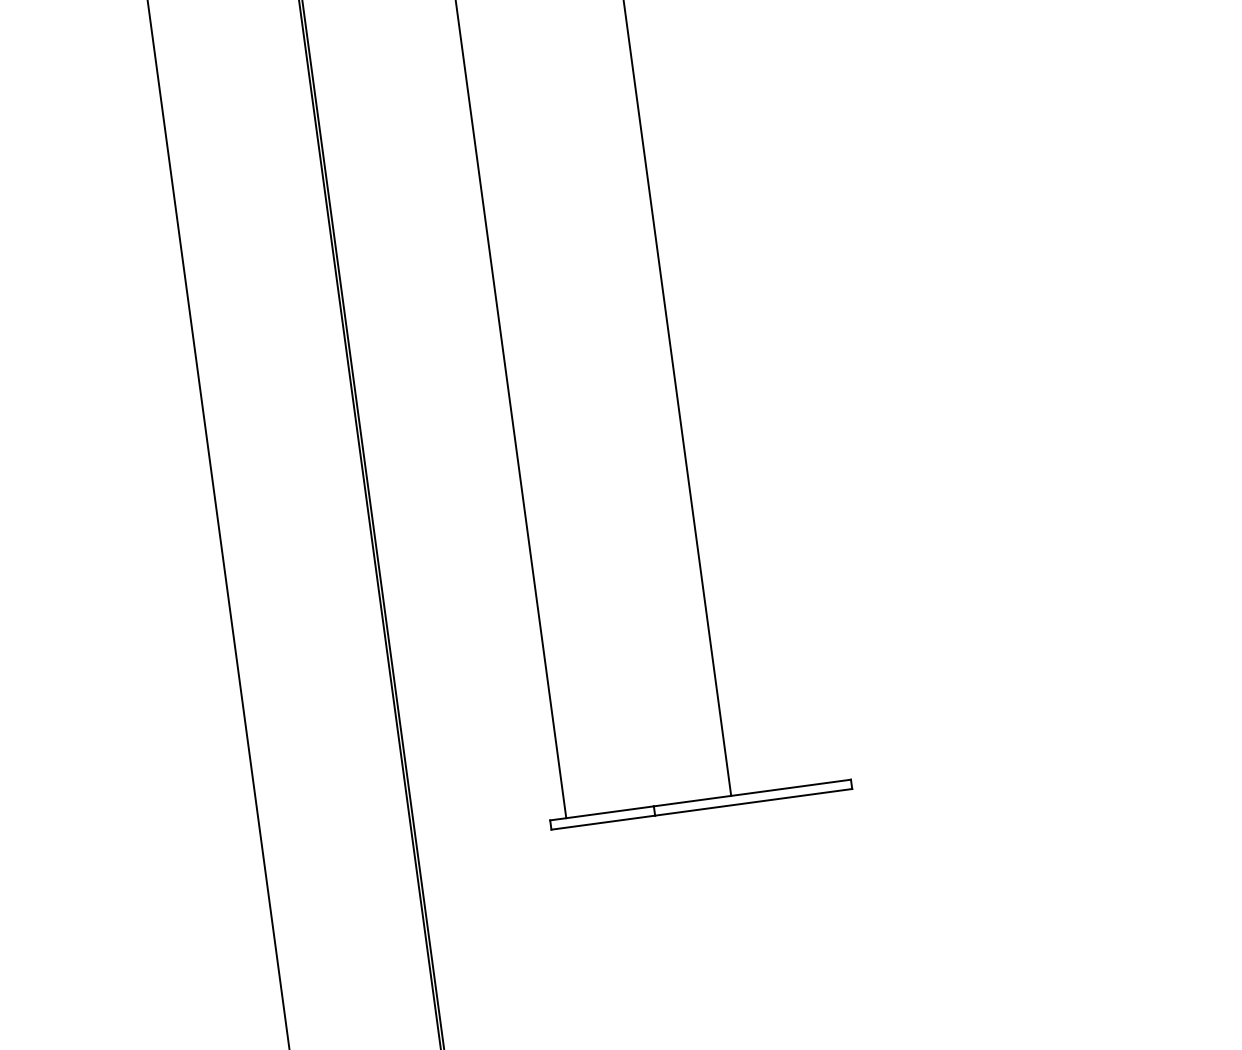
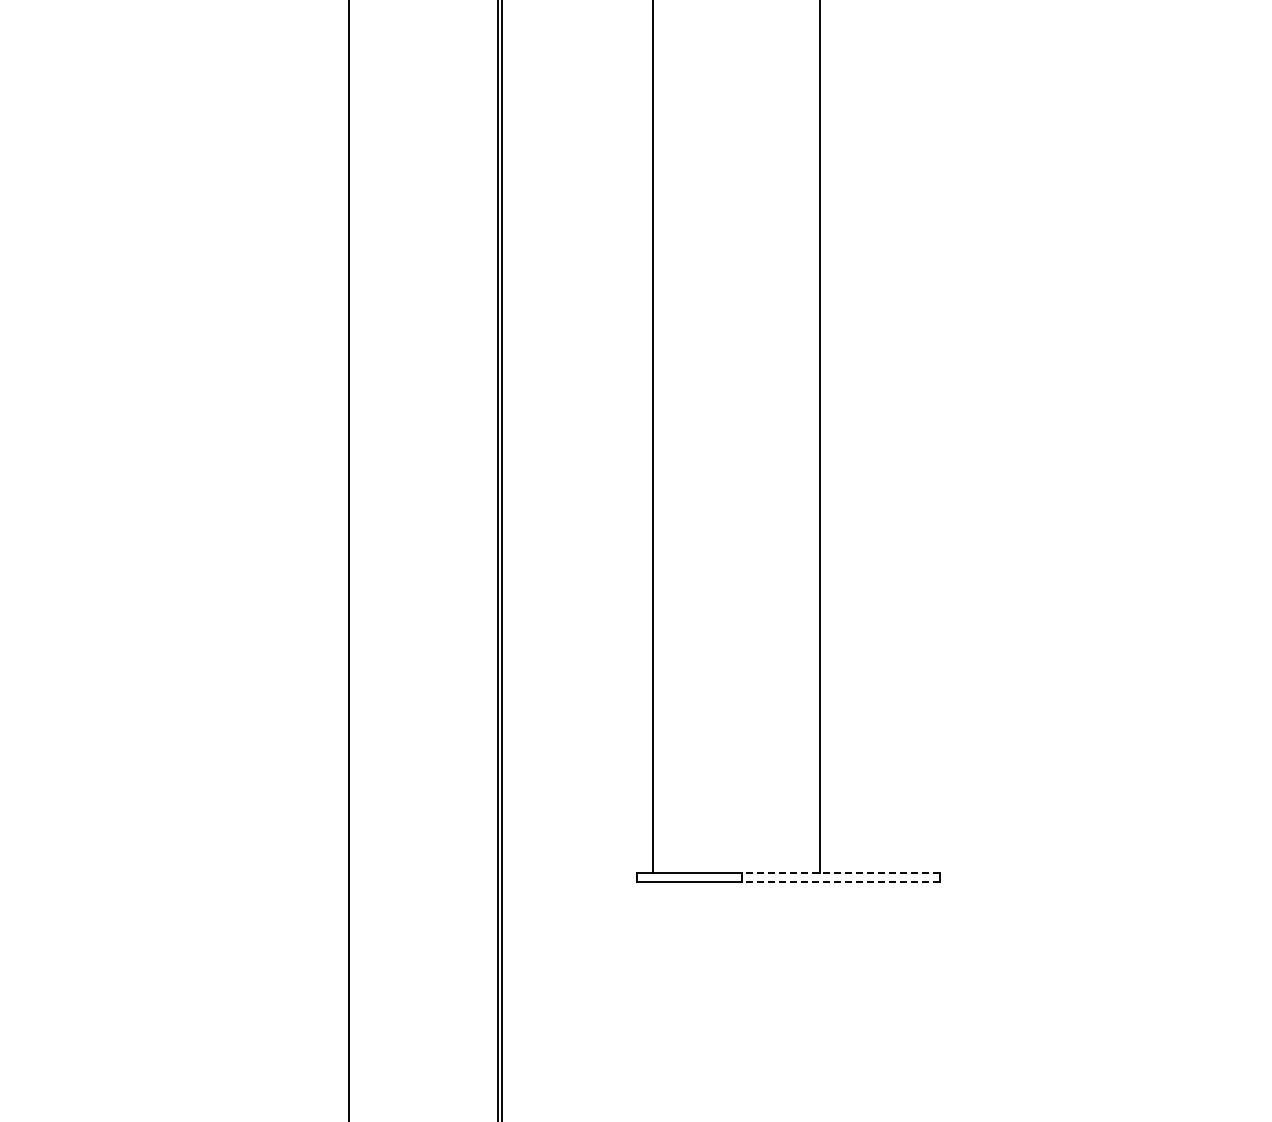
line: (751, 792) -> (840, 872), solid -> dashed
line: (753, 802) -> (840, 882), solid -> dashed

